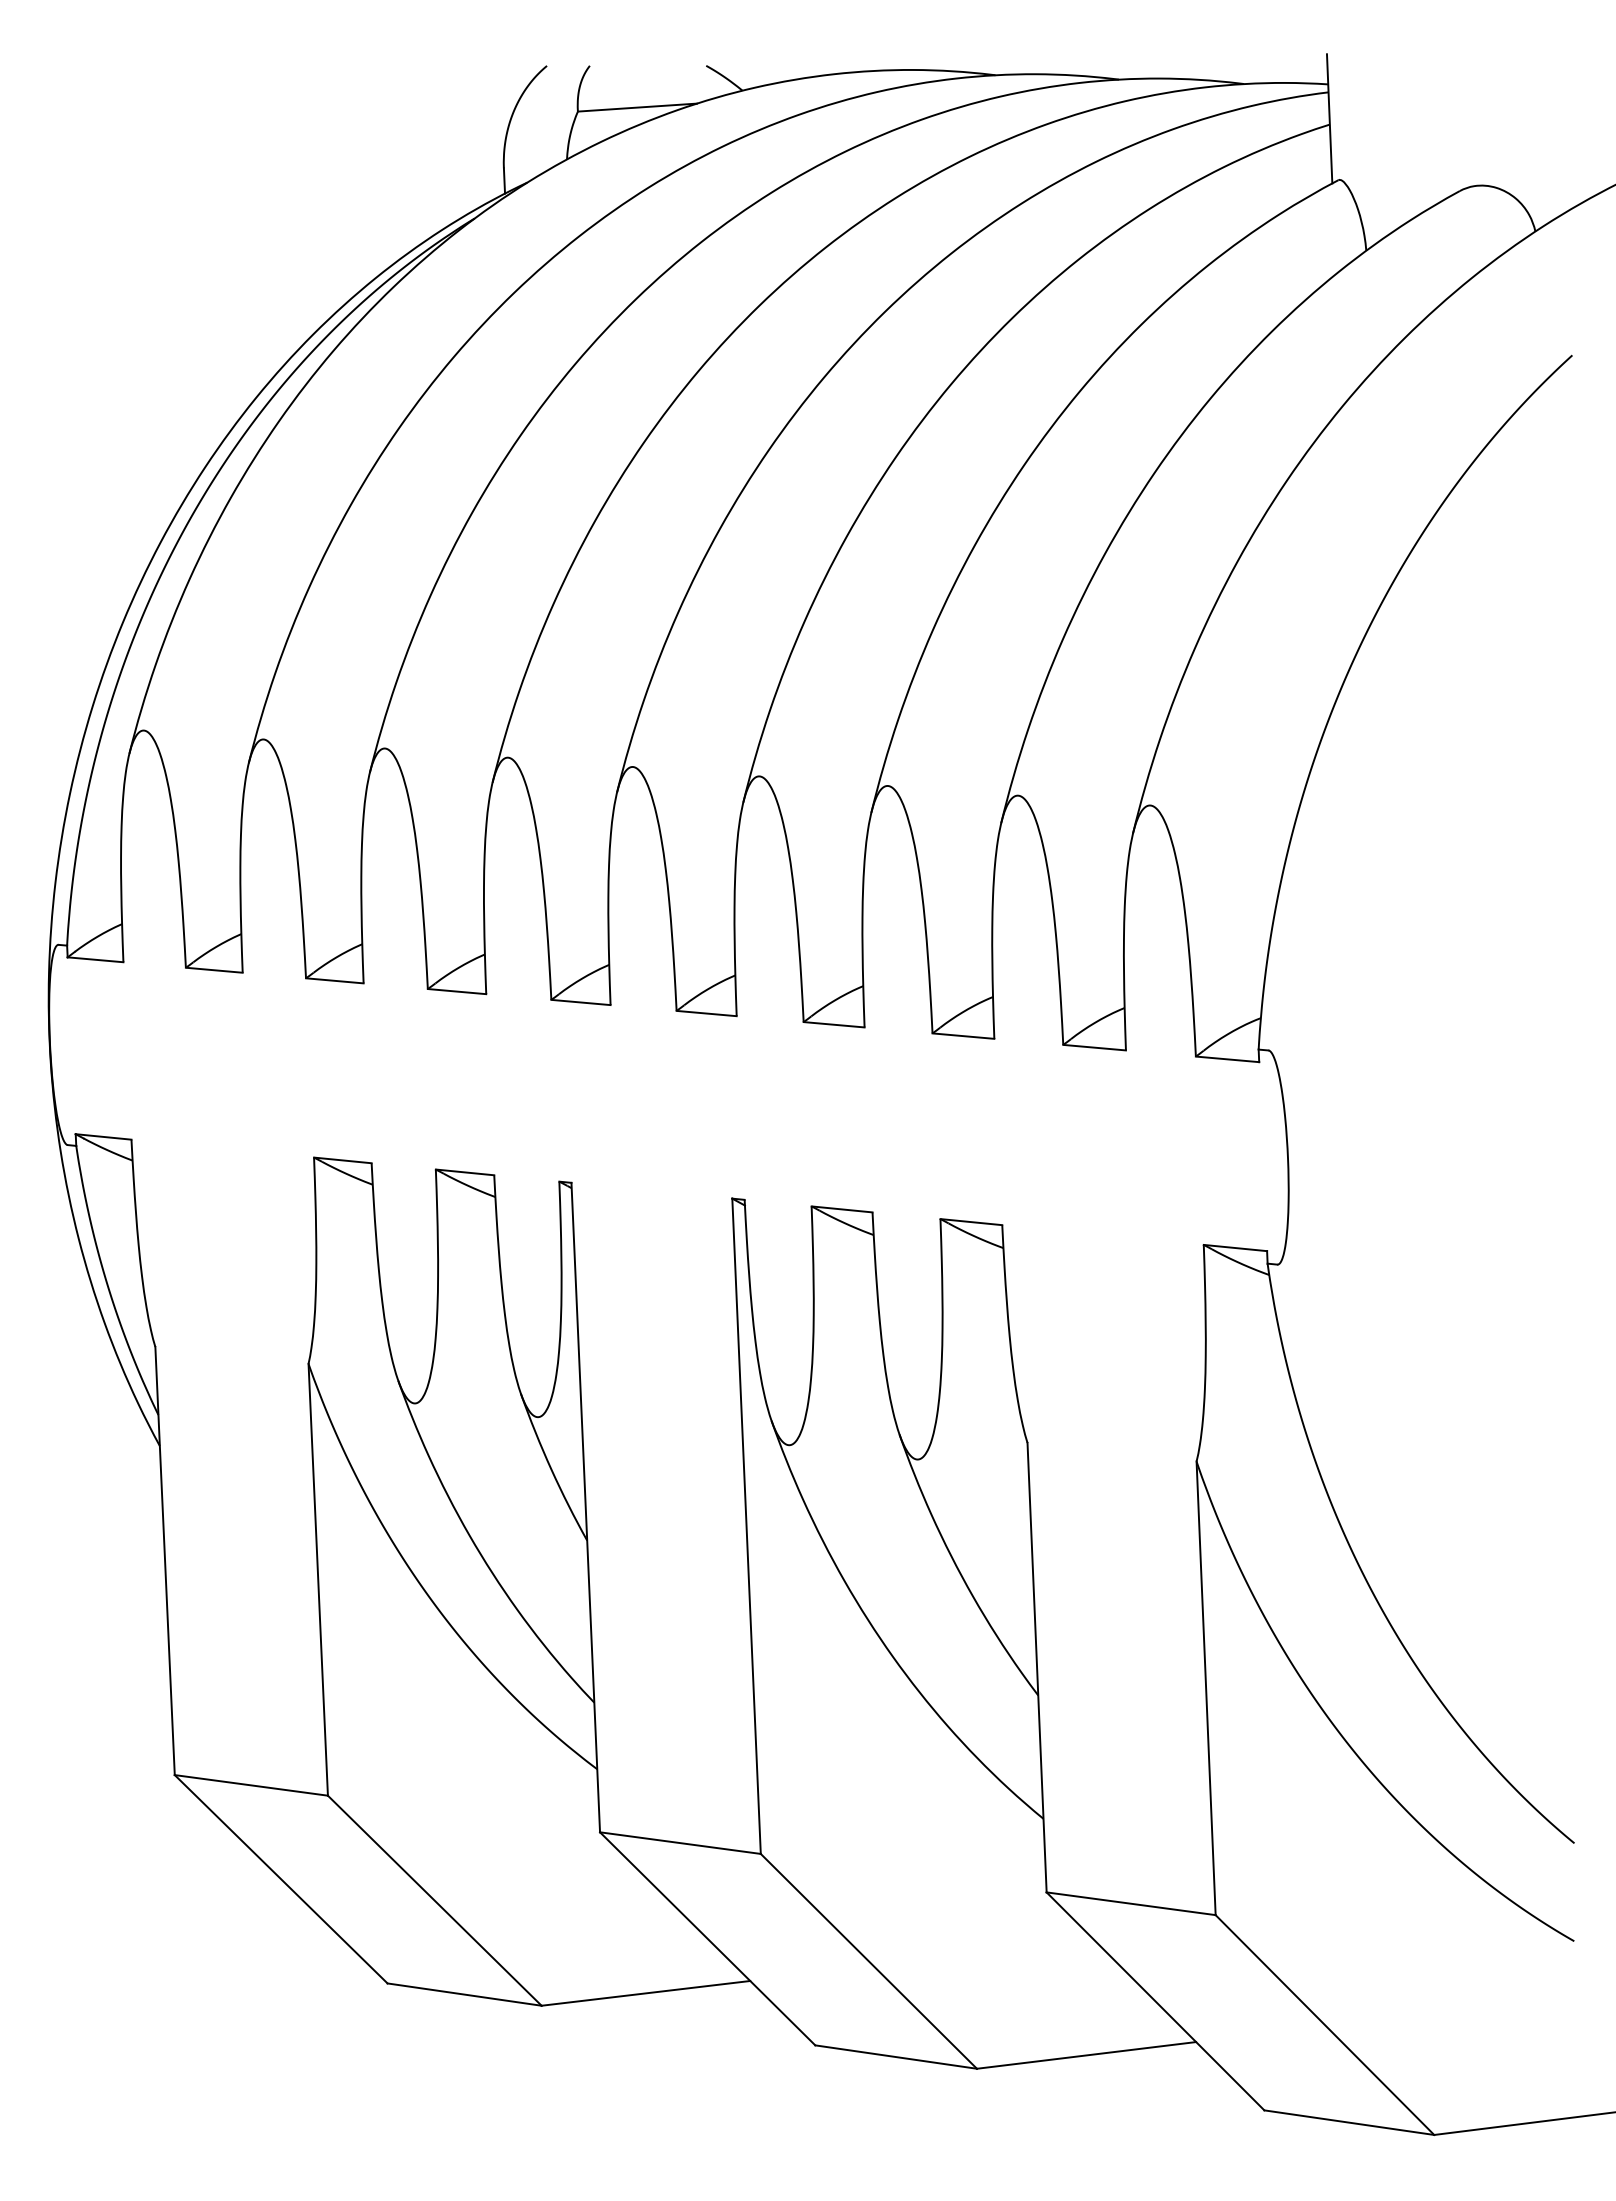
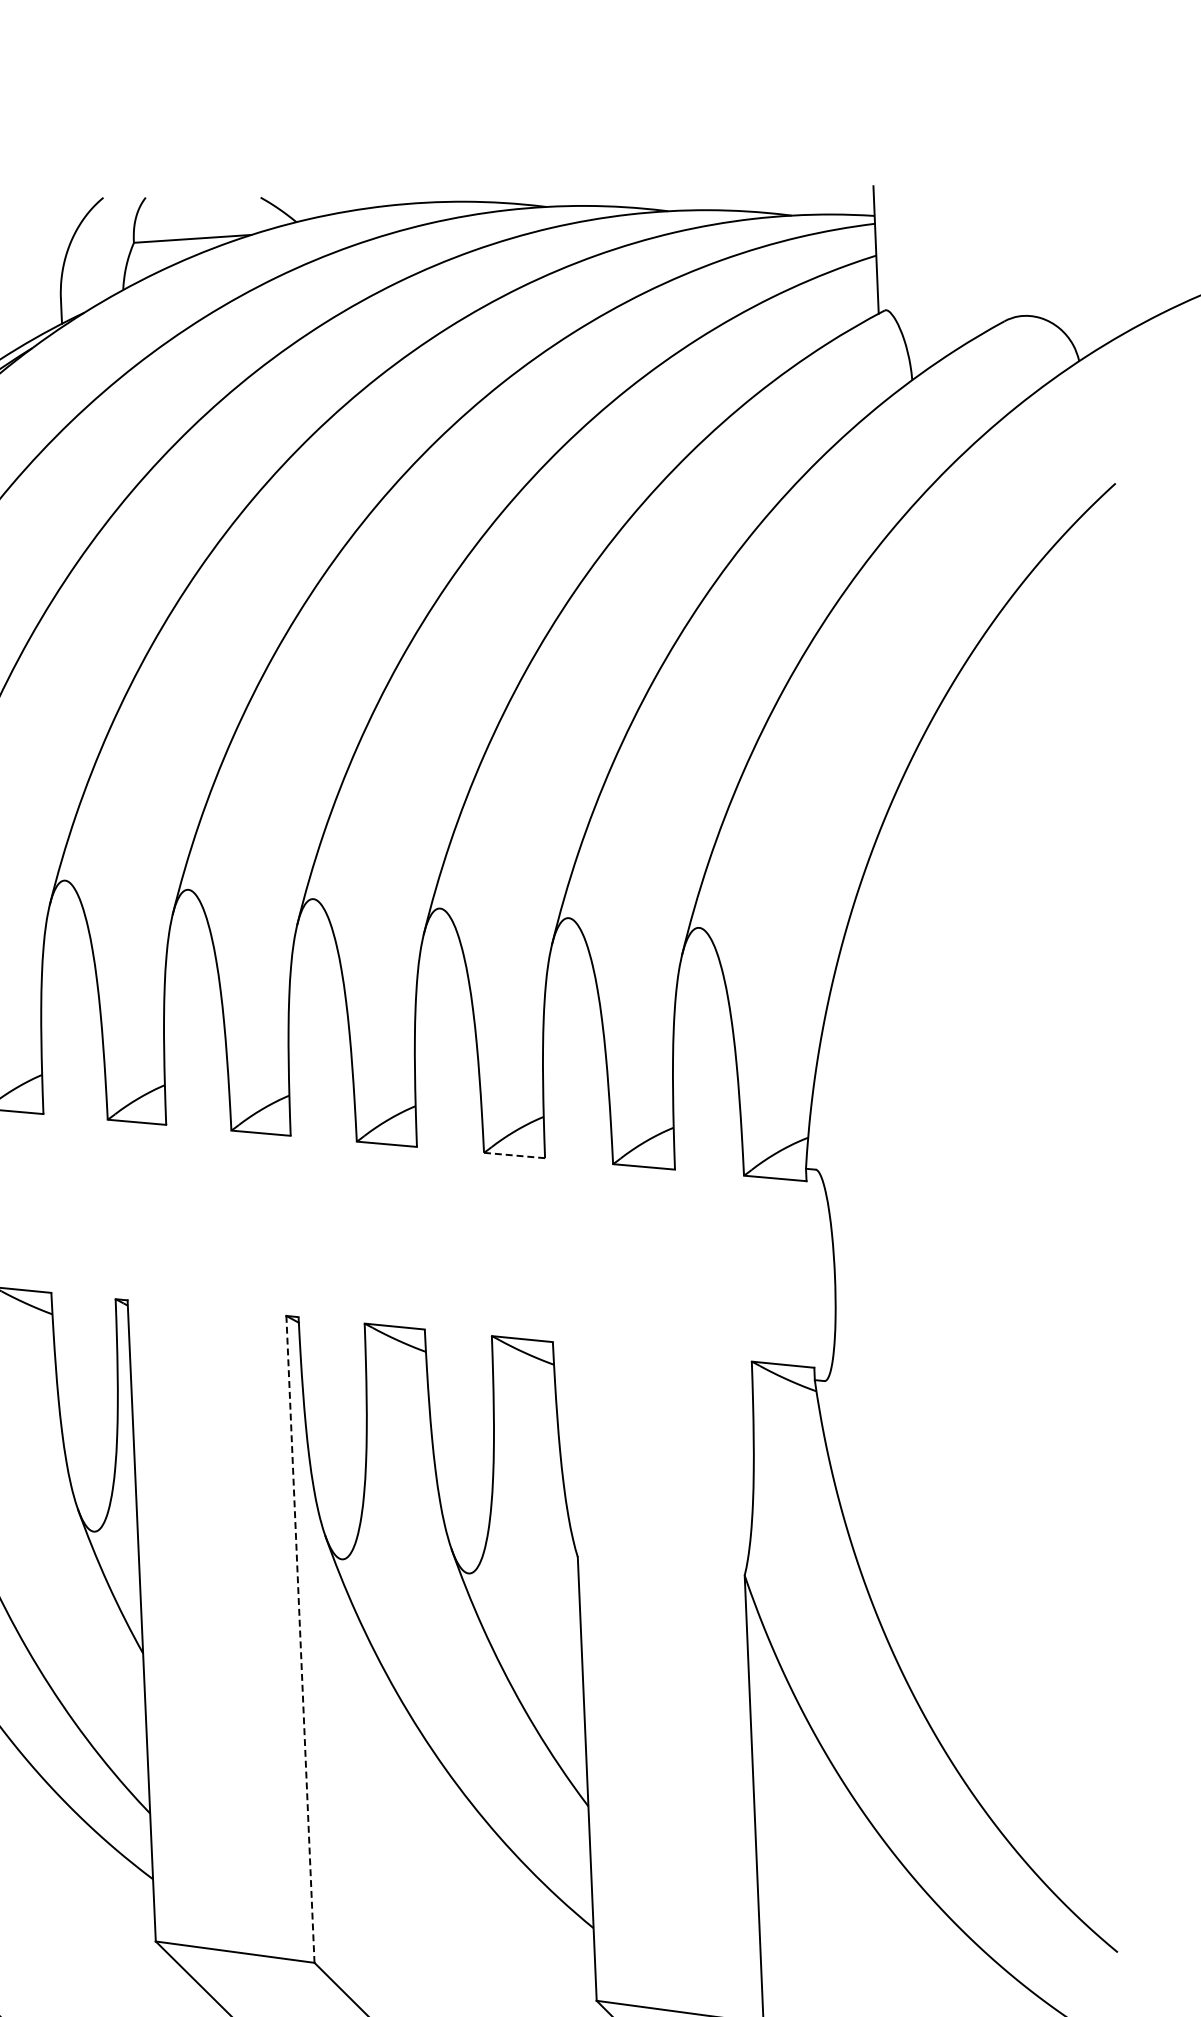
line: (962, 1036) -> (513, 1155), solid -> dashed
line: (746, 1526) -> (300, 1639), solid -> dashed

